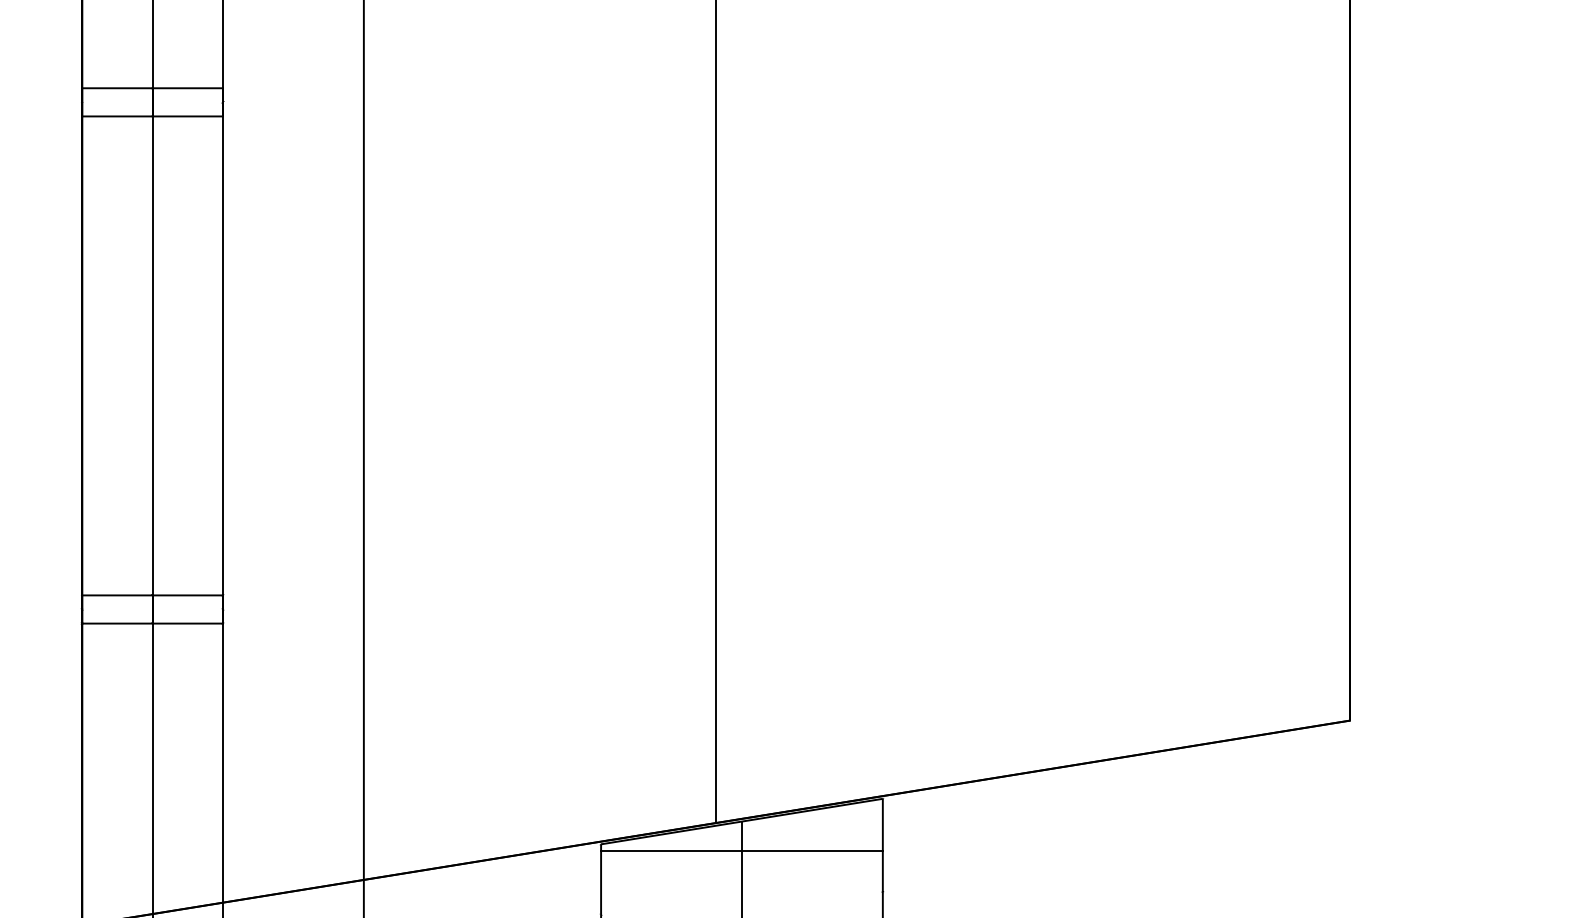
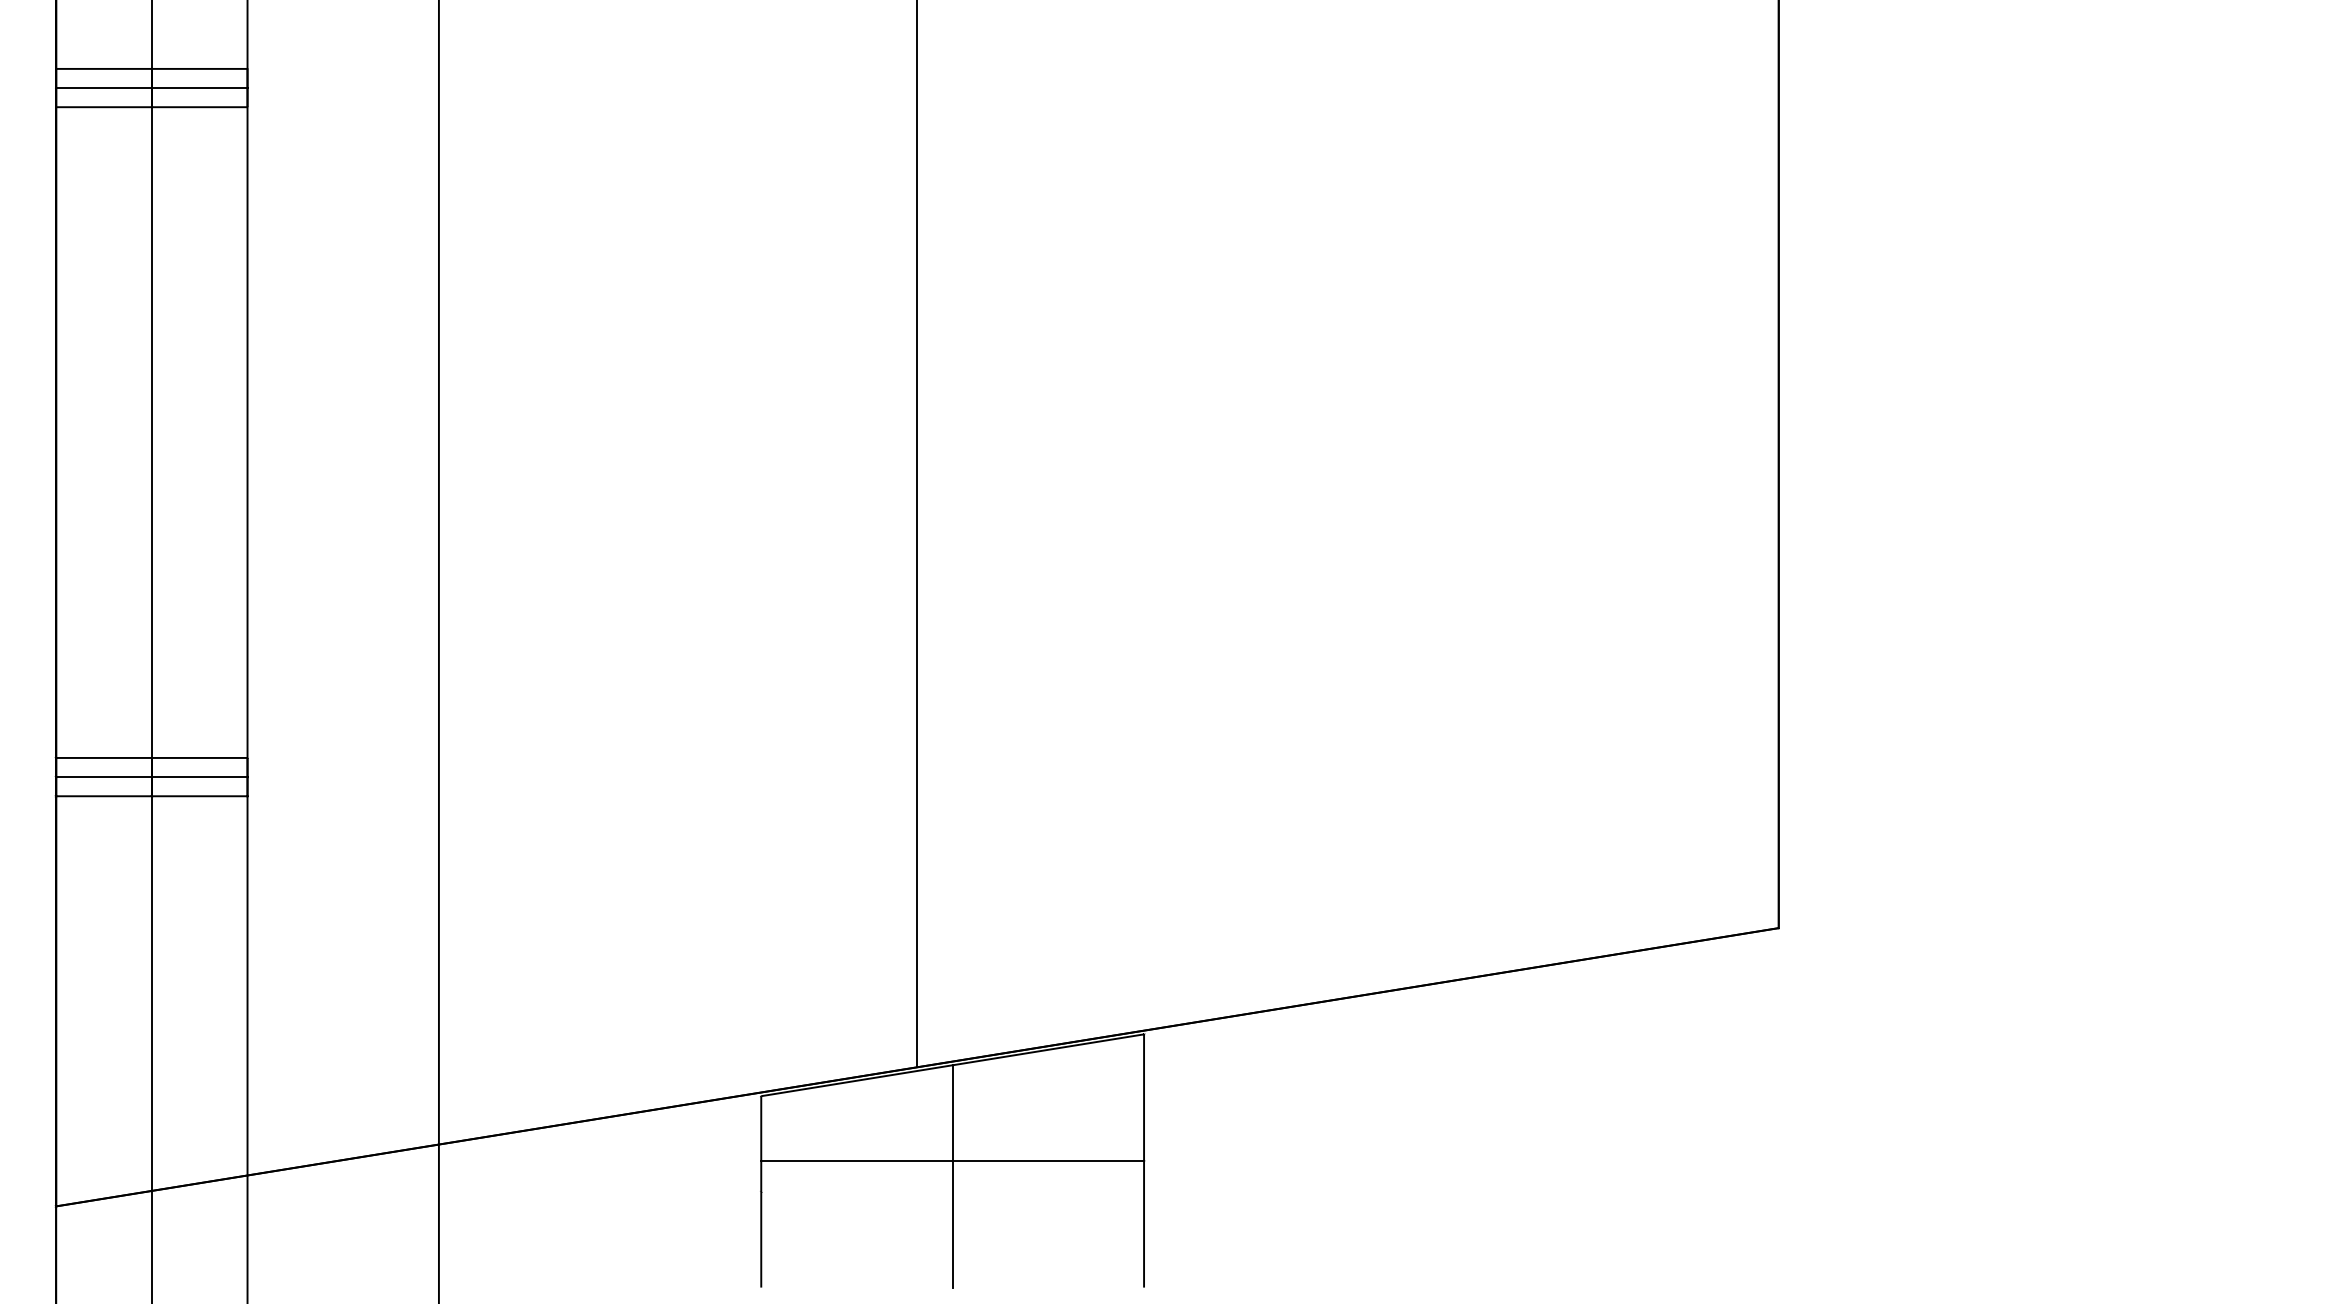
line: (152, 102) -> (151, 88), added
line: (152, 609) -> (151, 777), added
line: (741, 850) -> (952, 1160), moved

